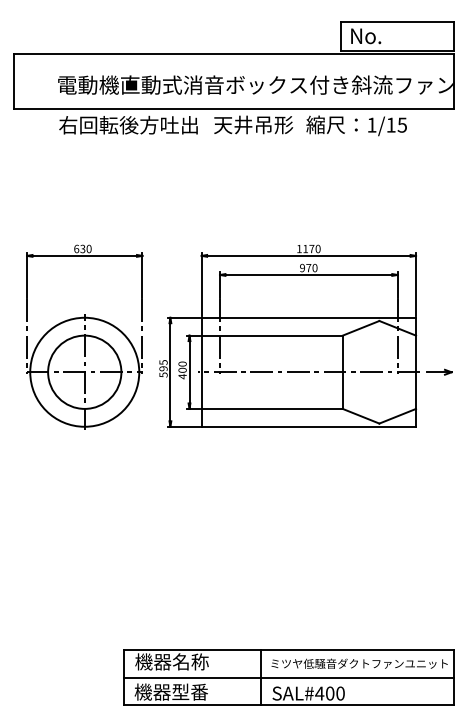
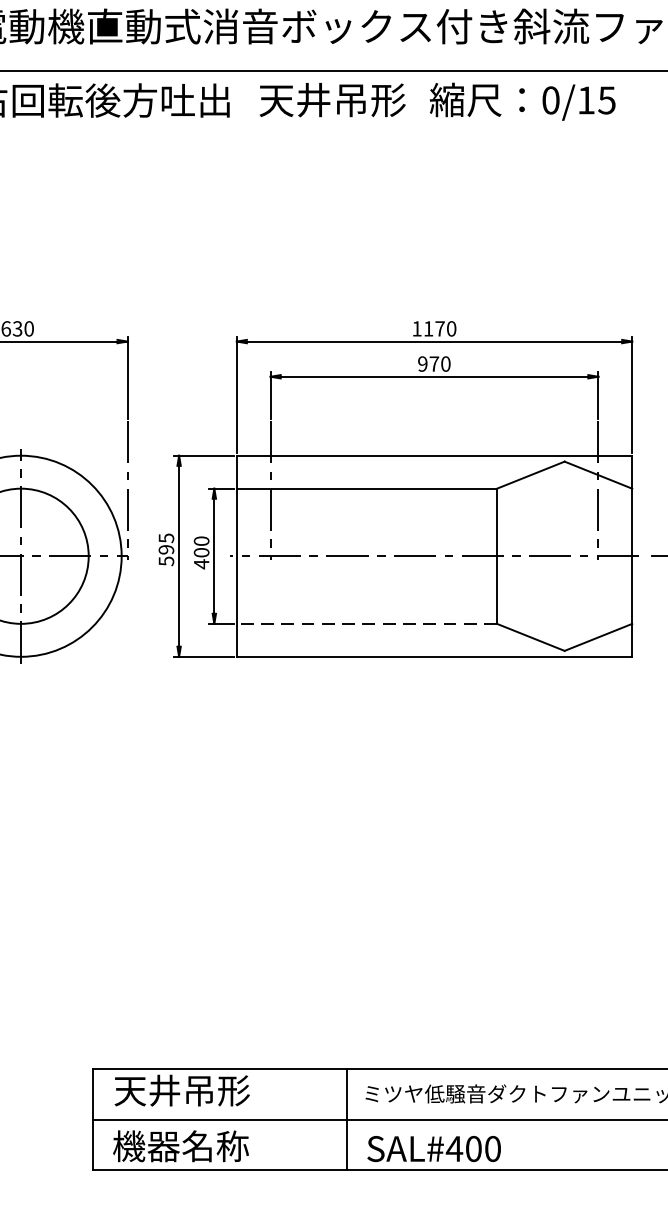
text: (371, 124) -> (550, 99), 1/15 -> 0/15
line: (272, 408) -> (367, 623), solid -> dashed
text: (171, 661) -> (181, 1089), 機器名称 -> 天井吊形
text: (190, 691) -> (216, 1145), 機器型番 -> 機器名称

